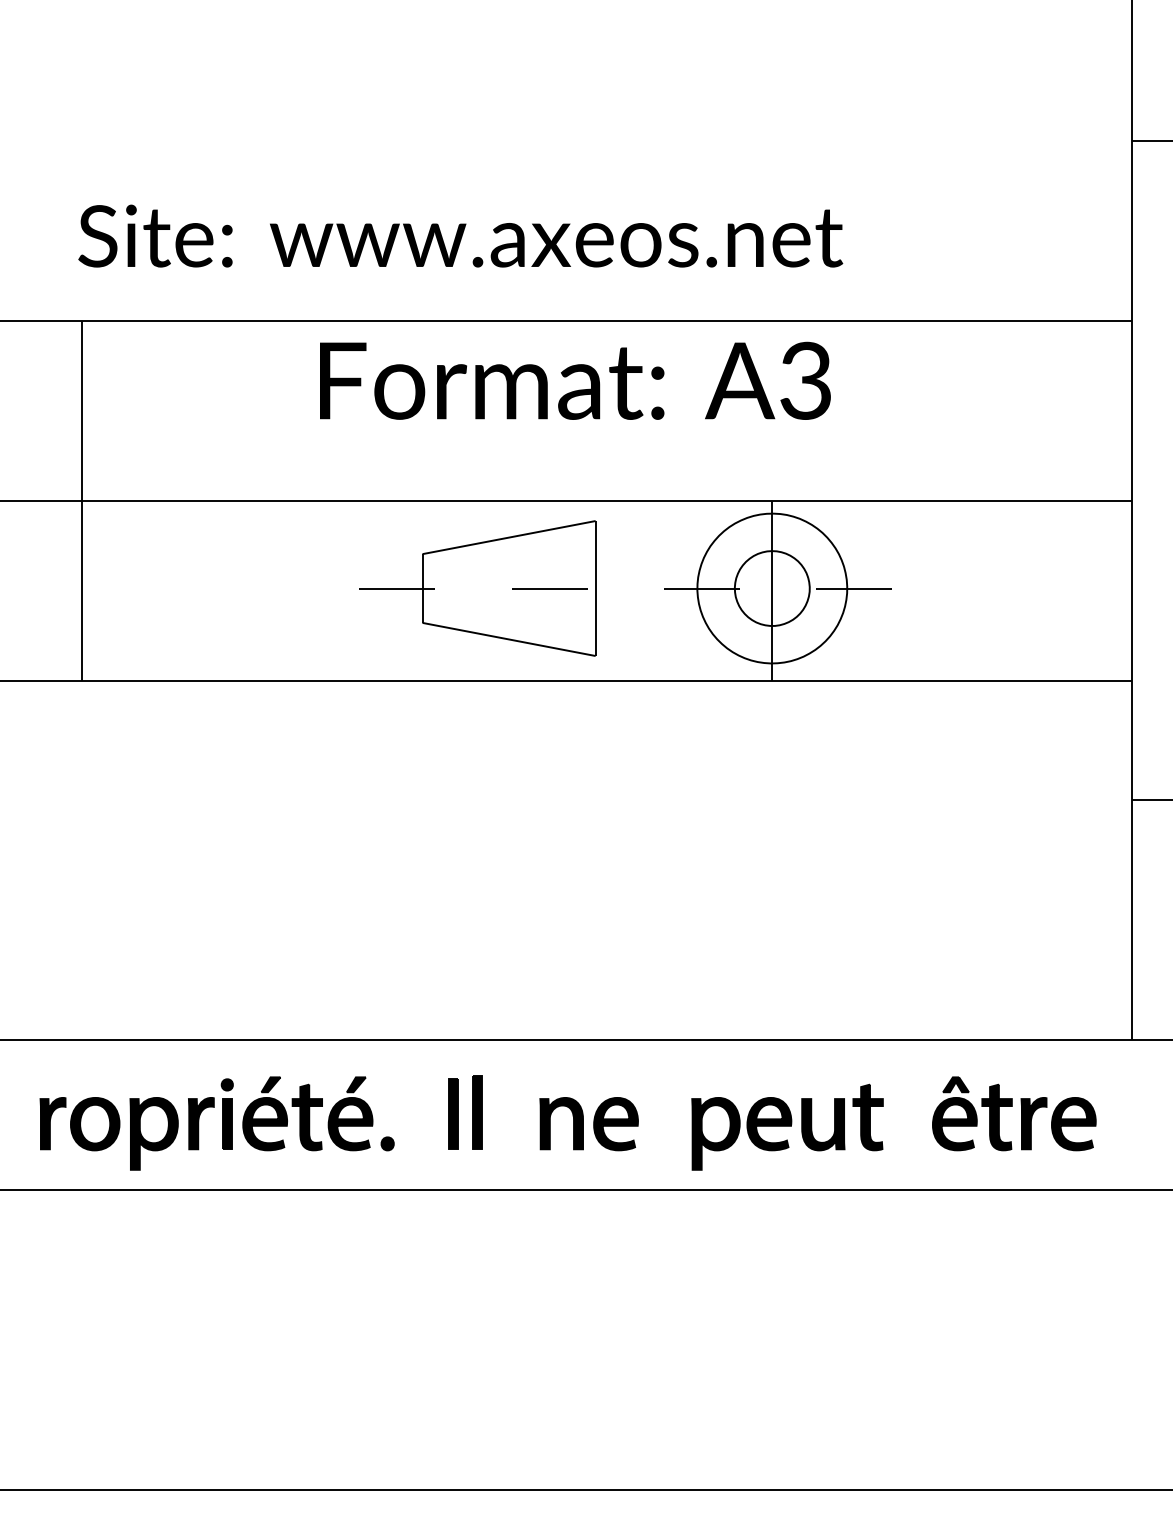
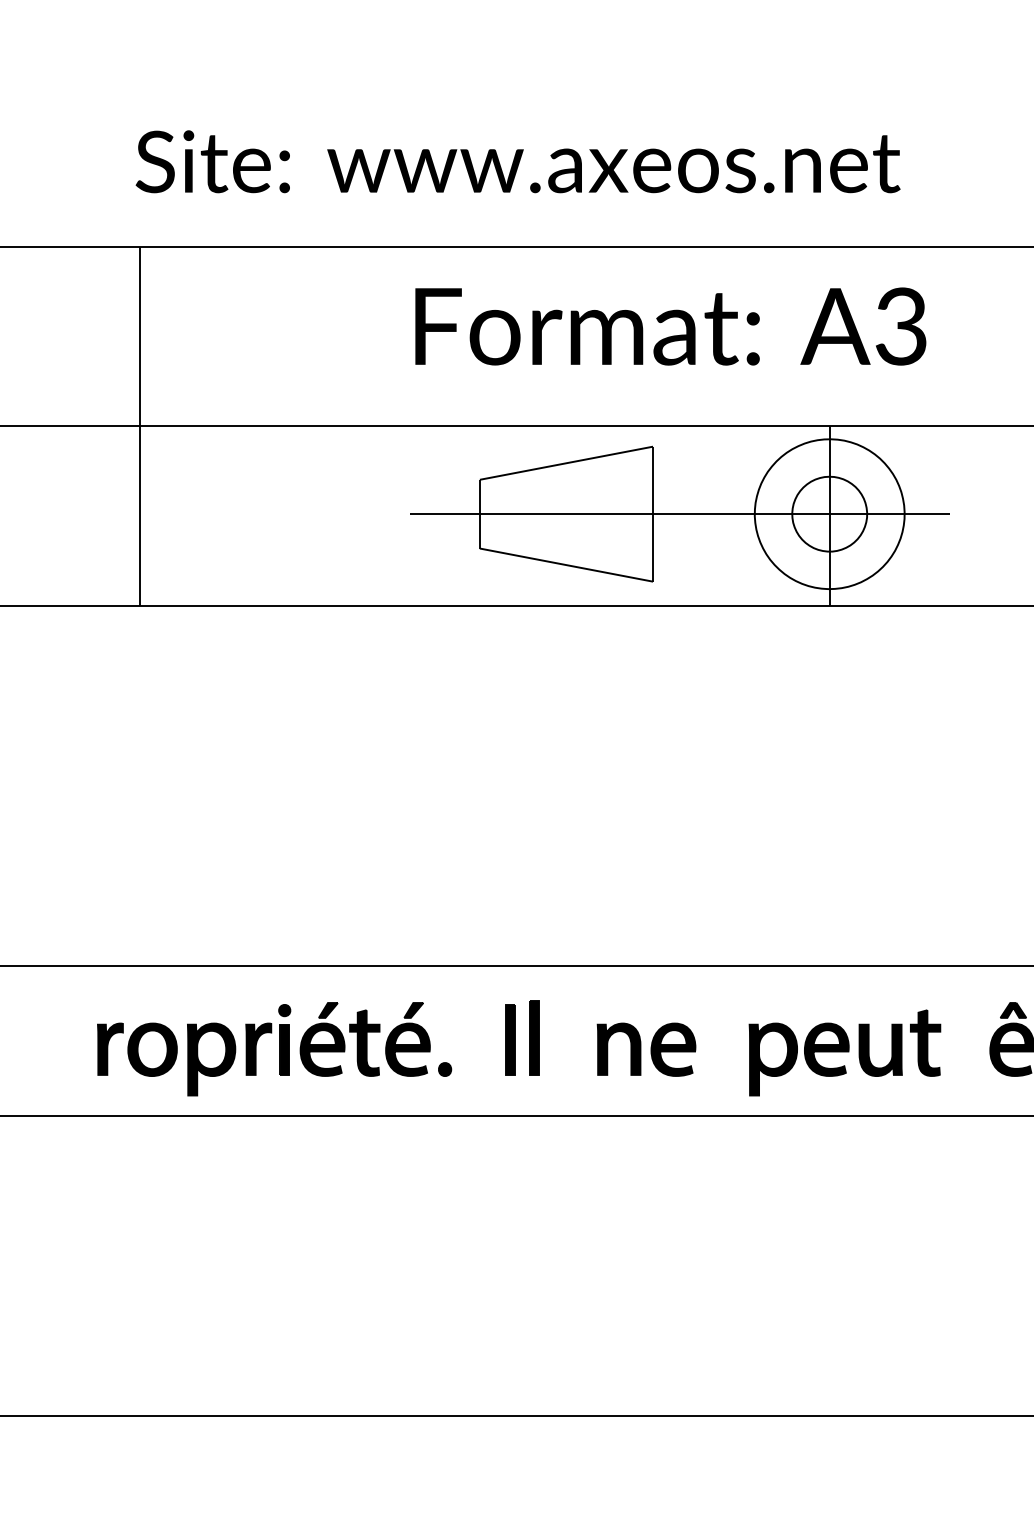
text: (575, 380) -> (670, 326), moved
line: (622, 588) -> (679, 514), dashed -> solid

